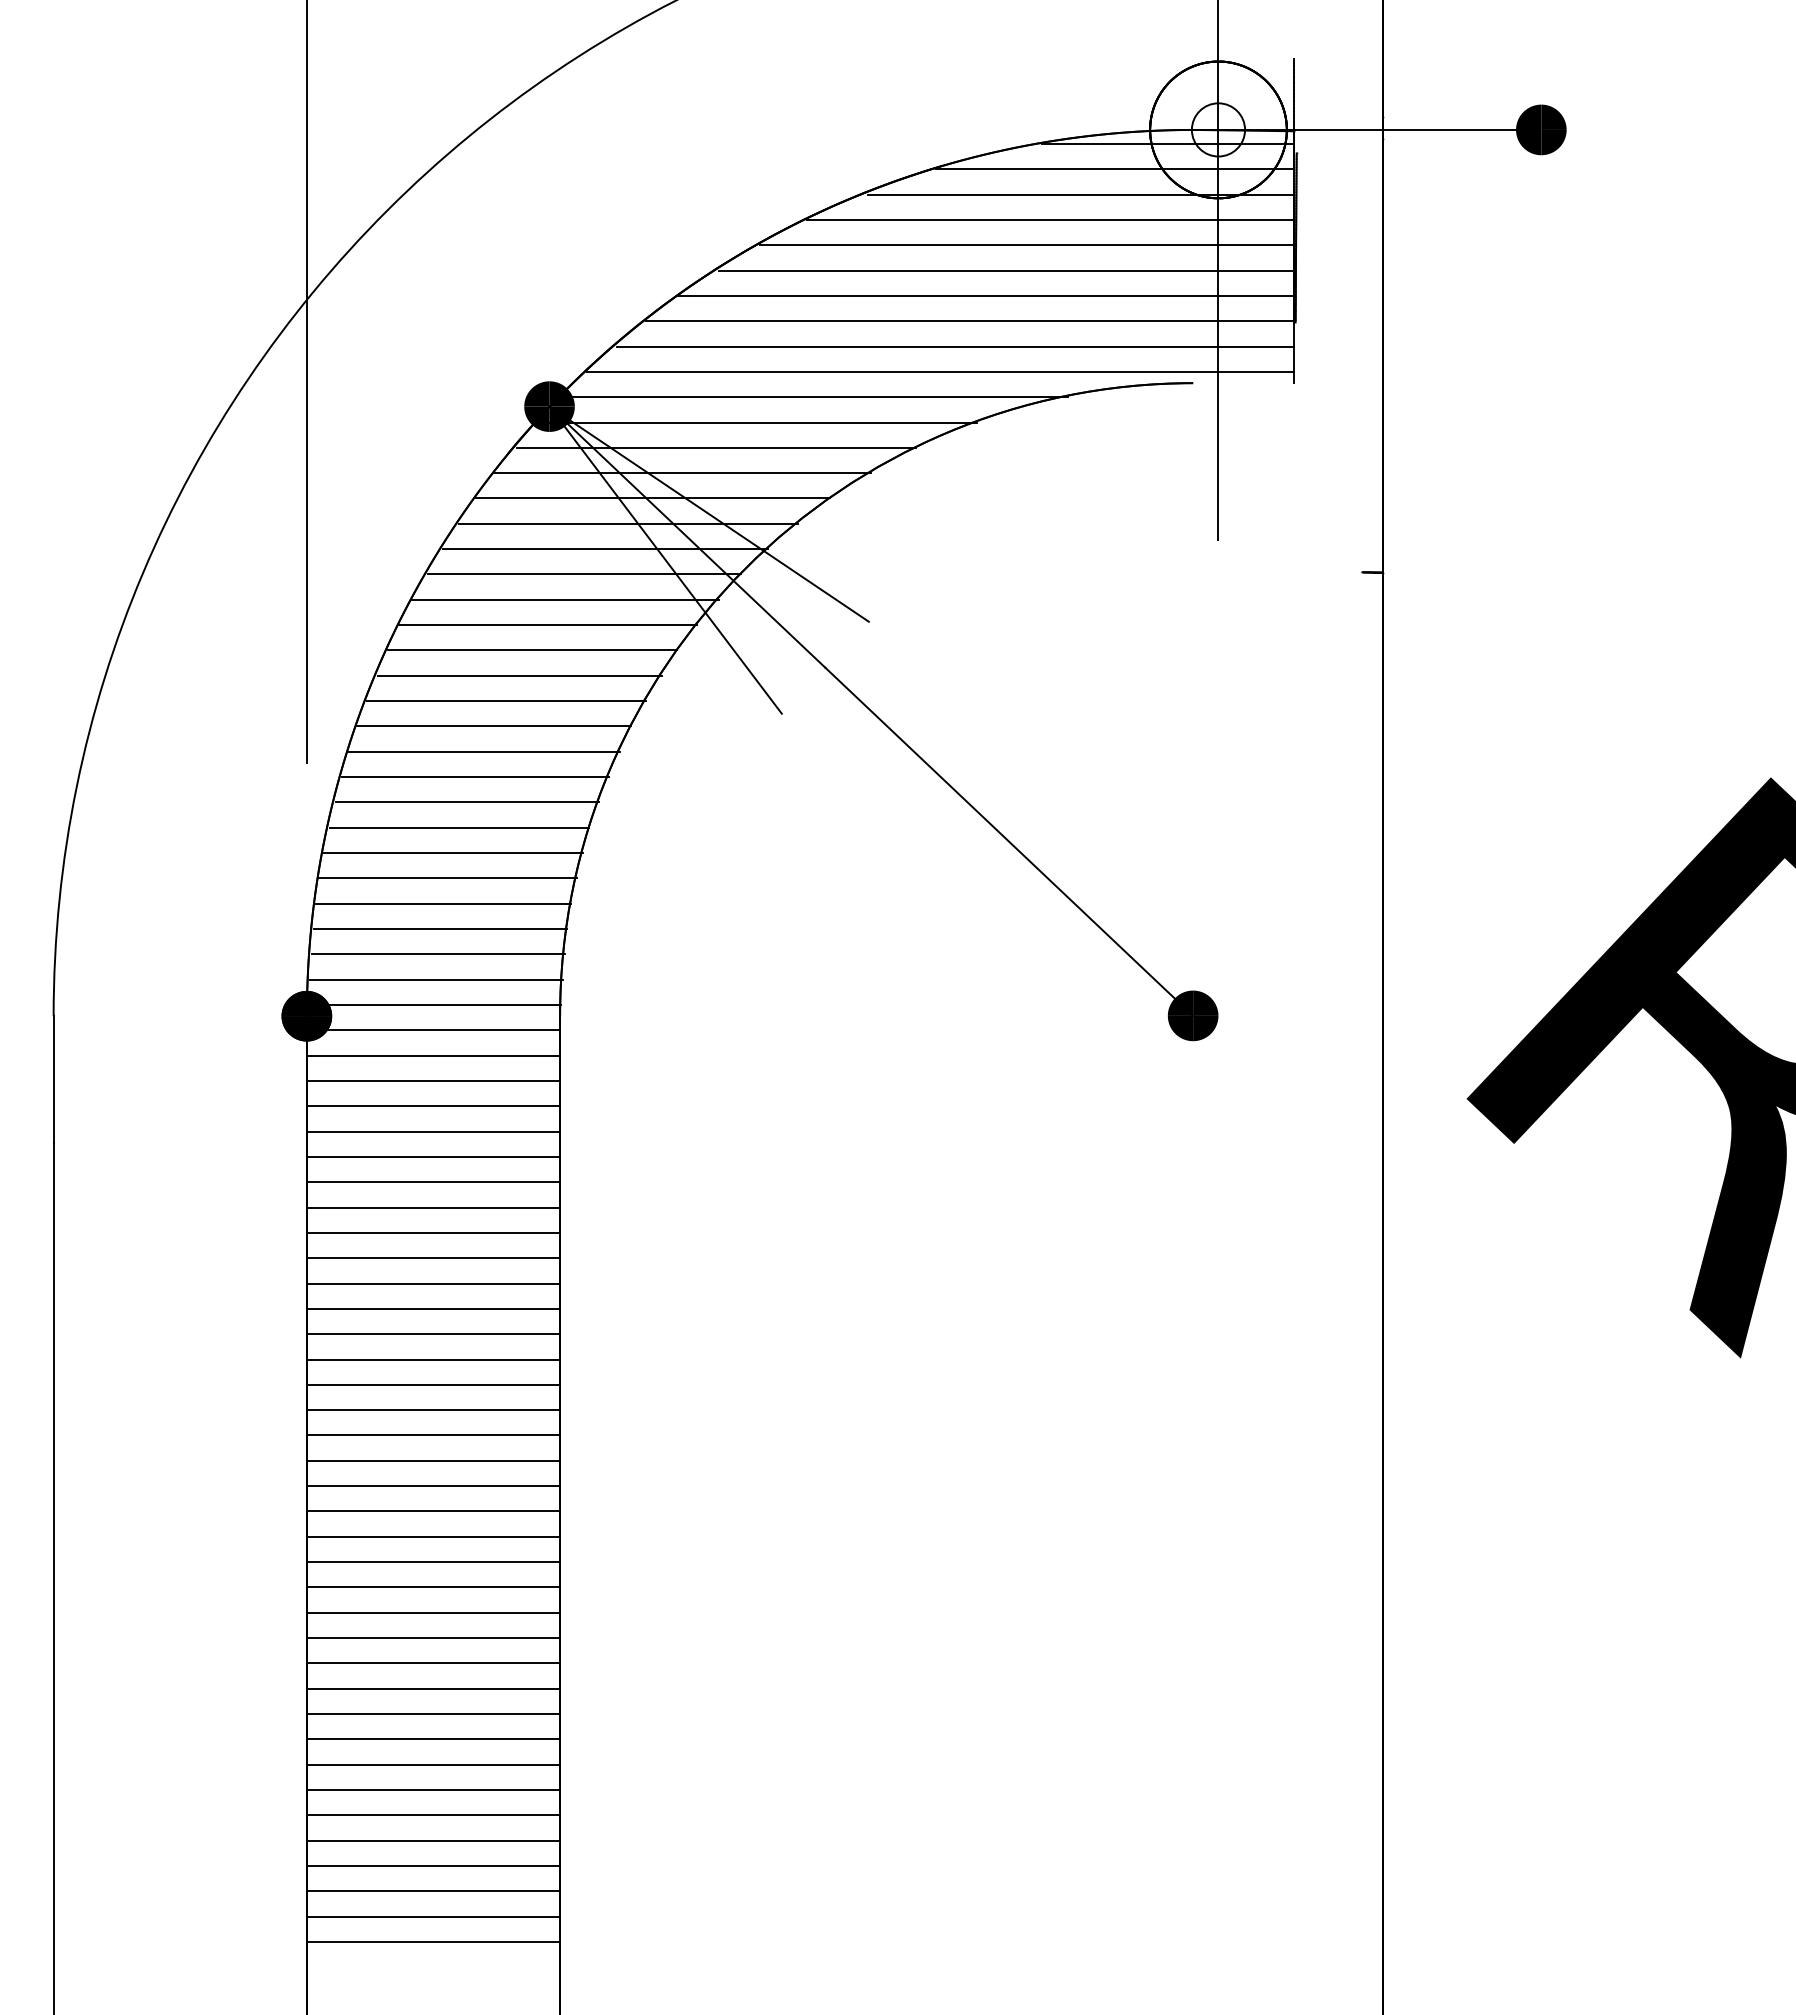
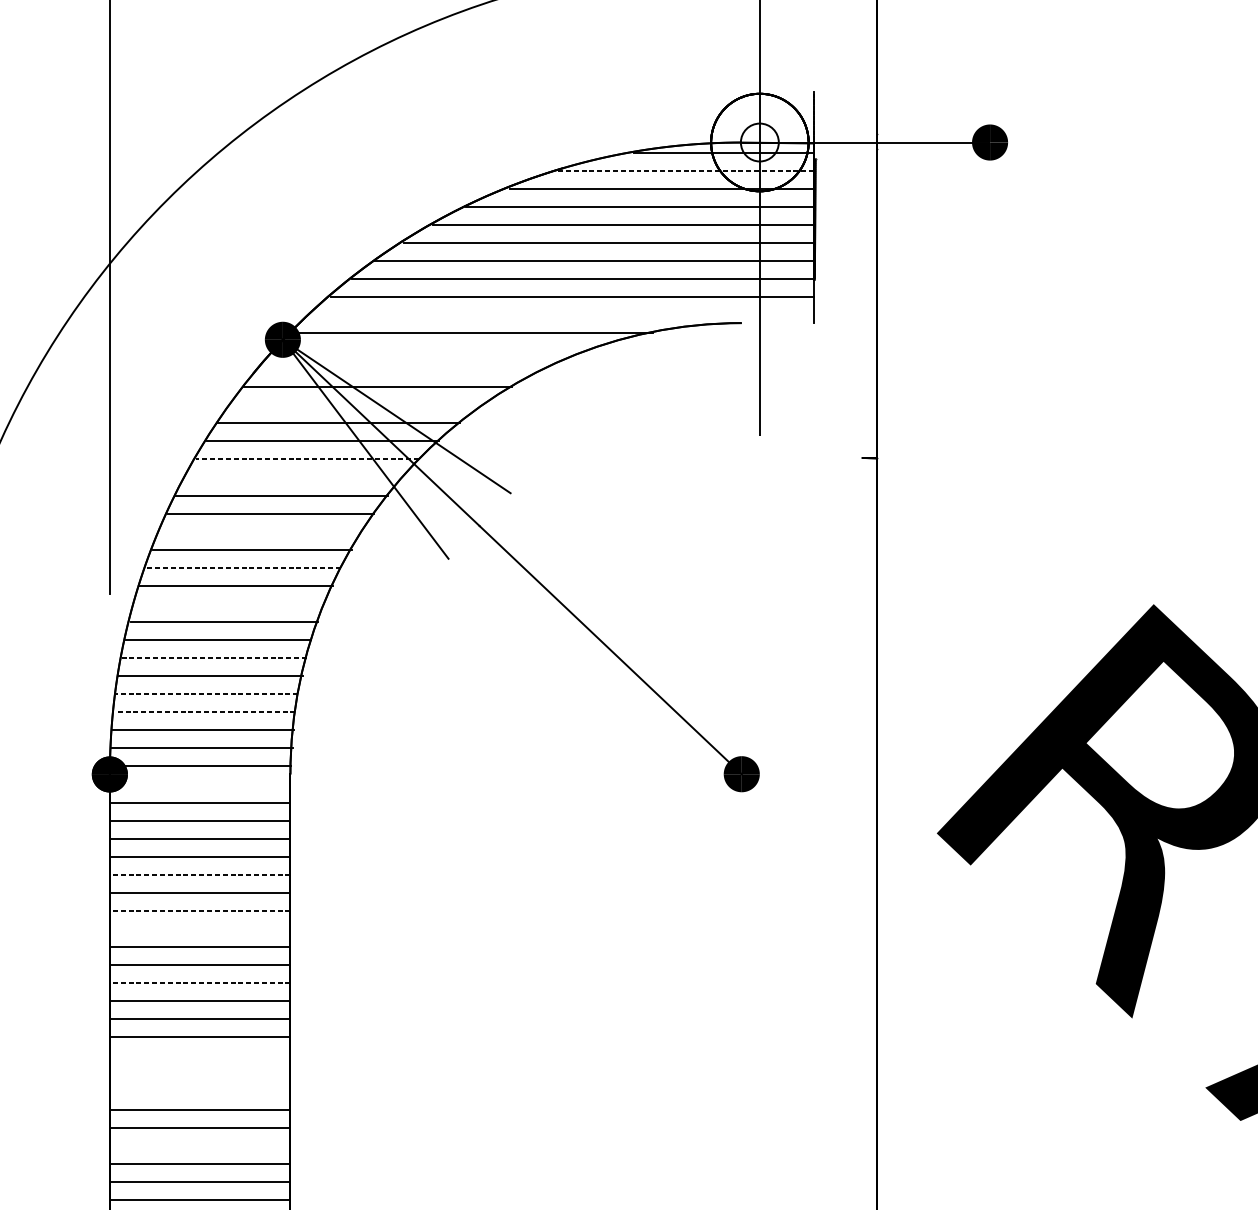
line: (1114, 169) -> (685, 170), solid -> dashed
line: (940, 371) -> (561, 314), removed
line: (757, 422) -> (431, 351), removed
line: (716, 447) -> (401, 368), removed
line: (652, 498) -> (356, 405), removed
line: (583, 574) -> (307, 459), solid -> dashed
line: (565, 599) -> (294, 477), removed
line: (519, 675) -> (261, 531), removed
line: (493, 726) -> (242, 567), solid -> dashed
line: (475, 777) -> (230, 604), removed
line: (453, 853) -> (214, 658), solid -> dashed
line: (443, 903) -> (207, 694), solid -> dashed
line: (440, 928) -> (205, 711), solid -> dashed
line: (433, 1030) -> (200, 784), removed
line: (433, 1156) -> (200, 874), solid -> dashed
line: (433, 1207) -> (200, 910), solid -> dashed
line: (433, 1232) -> (200, 928), removed
line: (433, 1308) -> (200, 982), solid -> dashed
line: (433, 1410) -> (200, 1055), removed
line: (433, 1435) -> (200, 1073), removed
line: (433, 1460) -> (200, 1091), removed
line: (433, 1536) -> (200, 1145), removed

